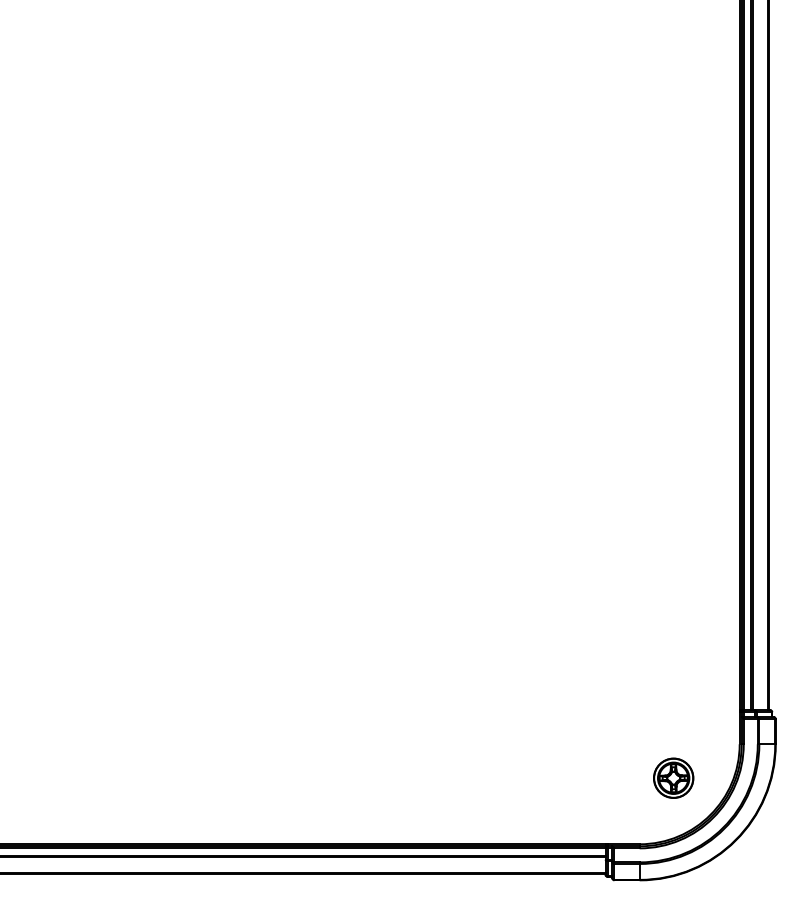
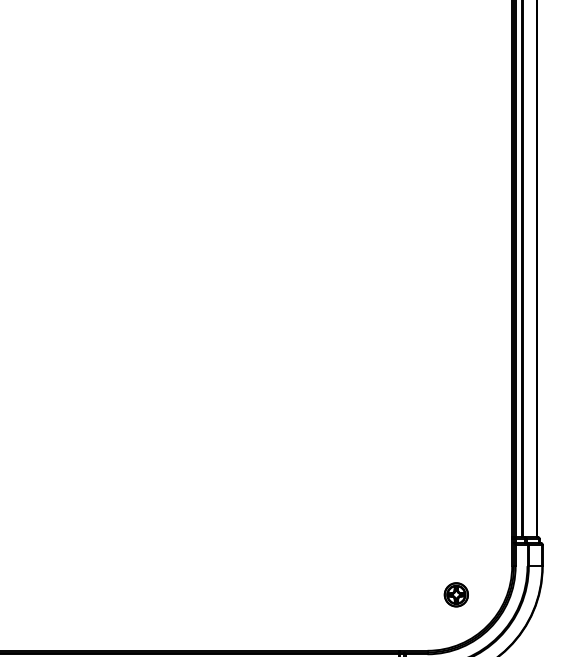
part: (673, 777) -> (456, 594), size x0.7

